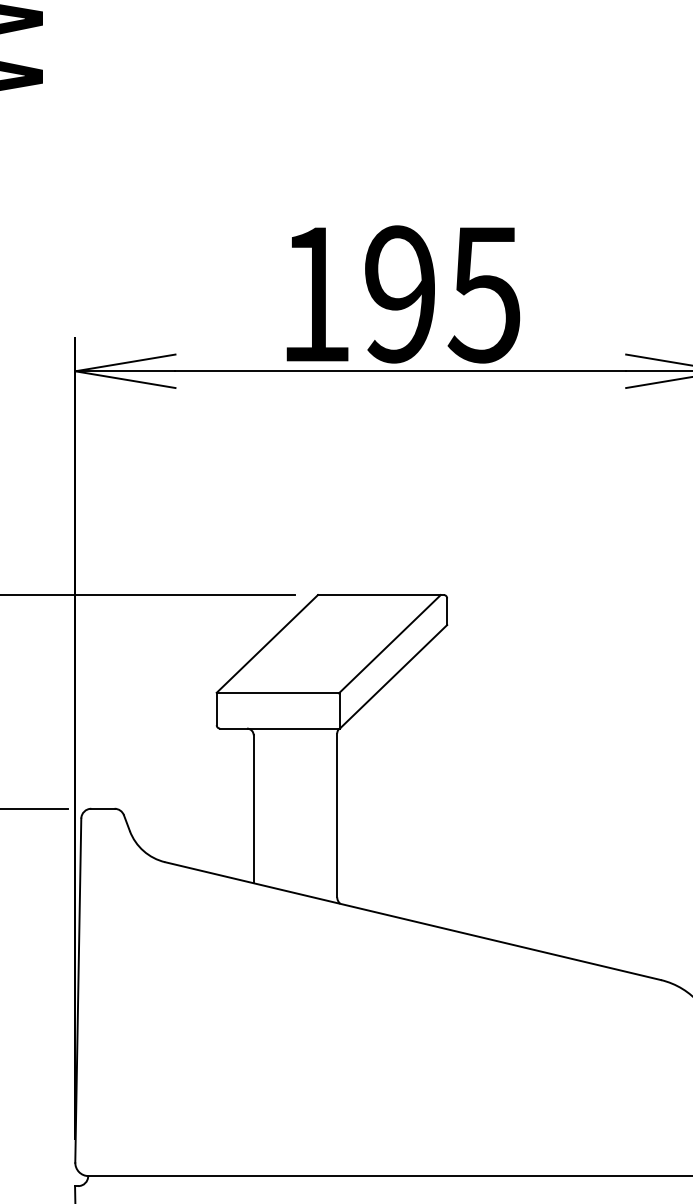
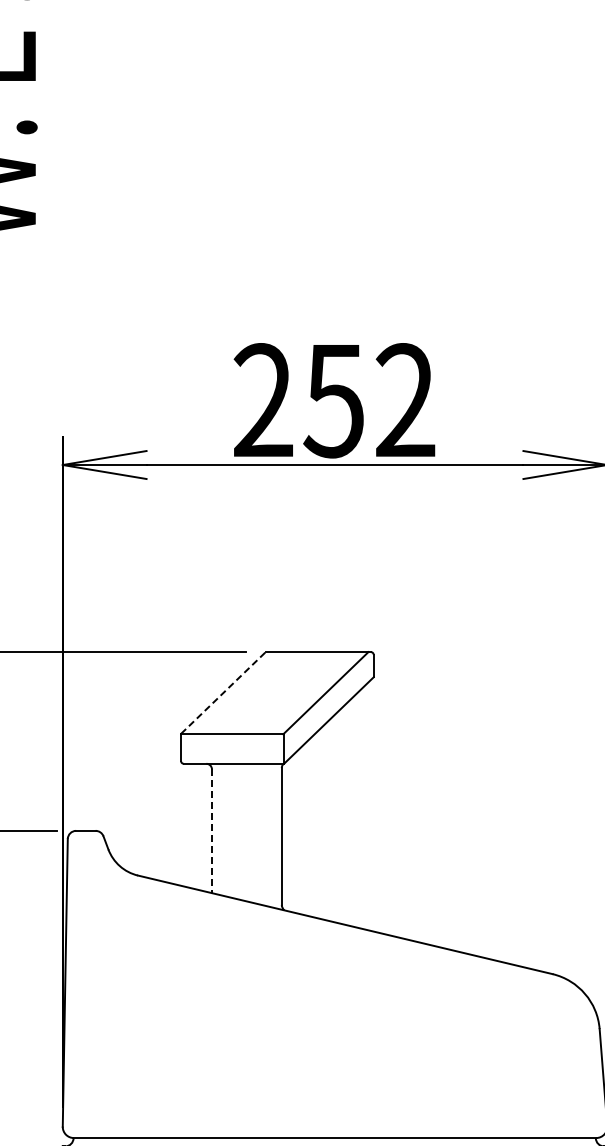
text: (400, 294) -> (334, 400), 195 -> 252
line: (267, 644) -> (223, 693), solid -> dashed
line: (253, 809) -> (211, 831), solid -> dashed

